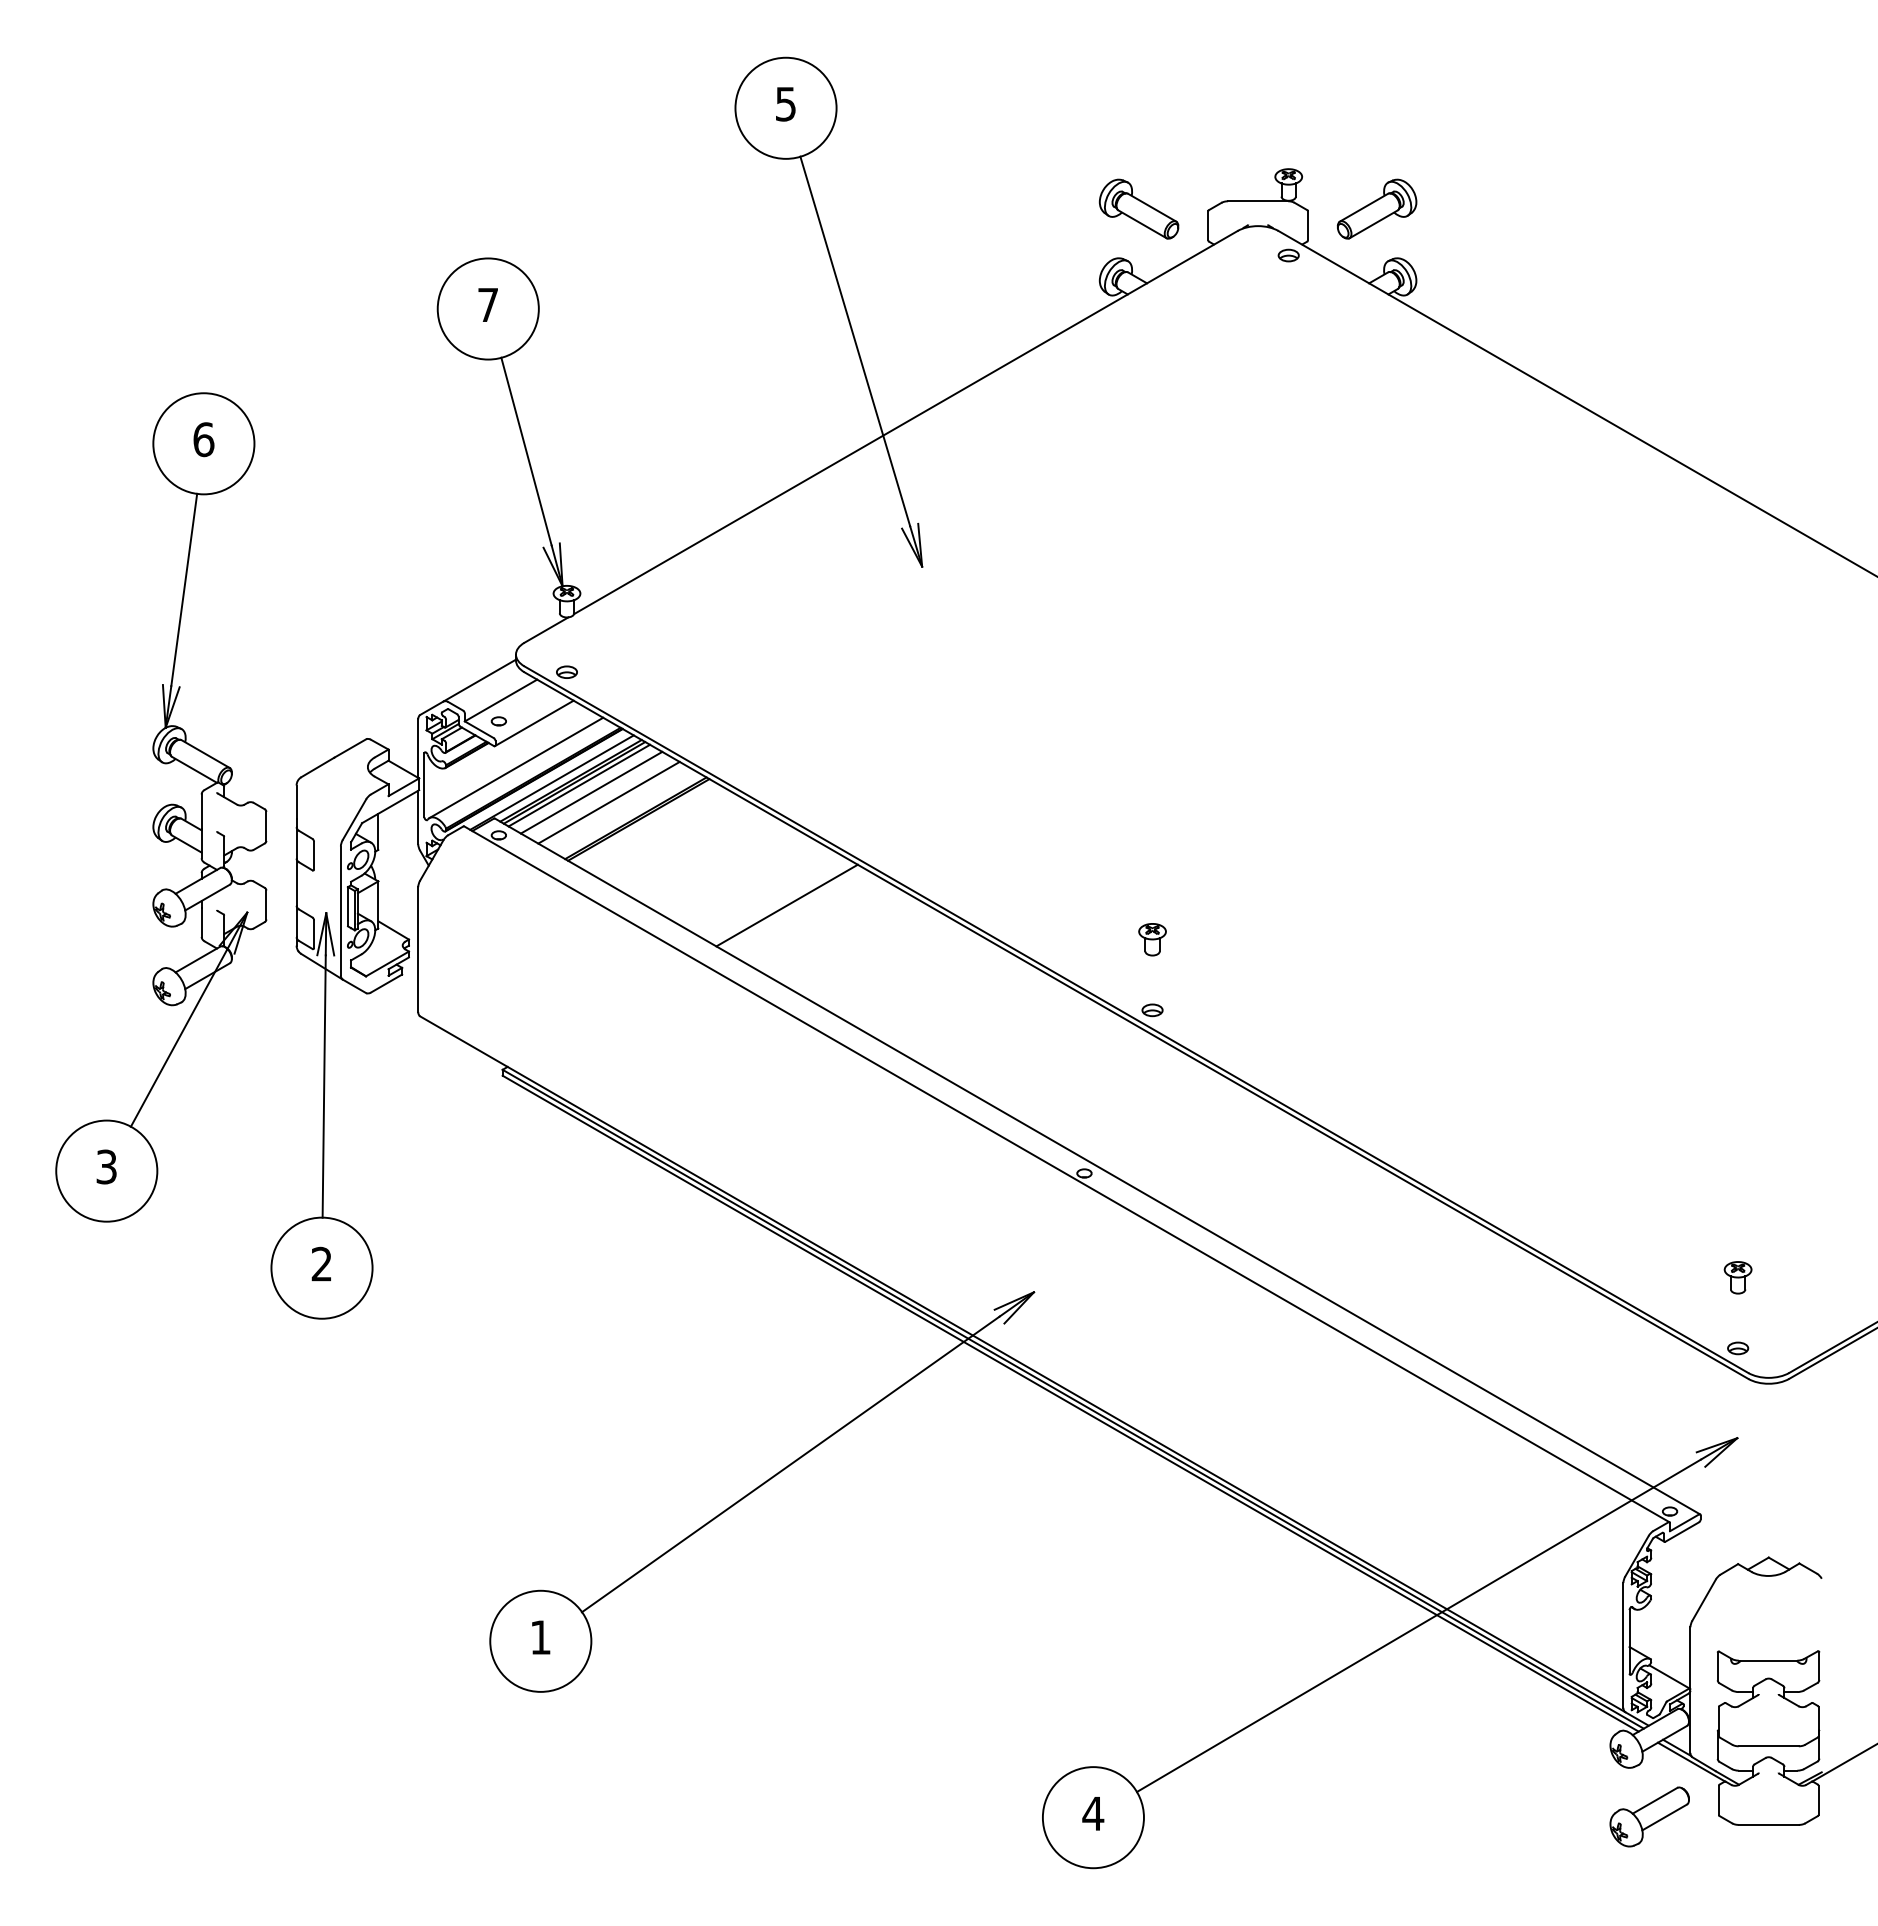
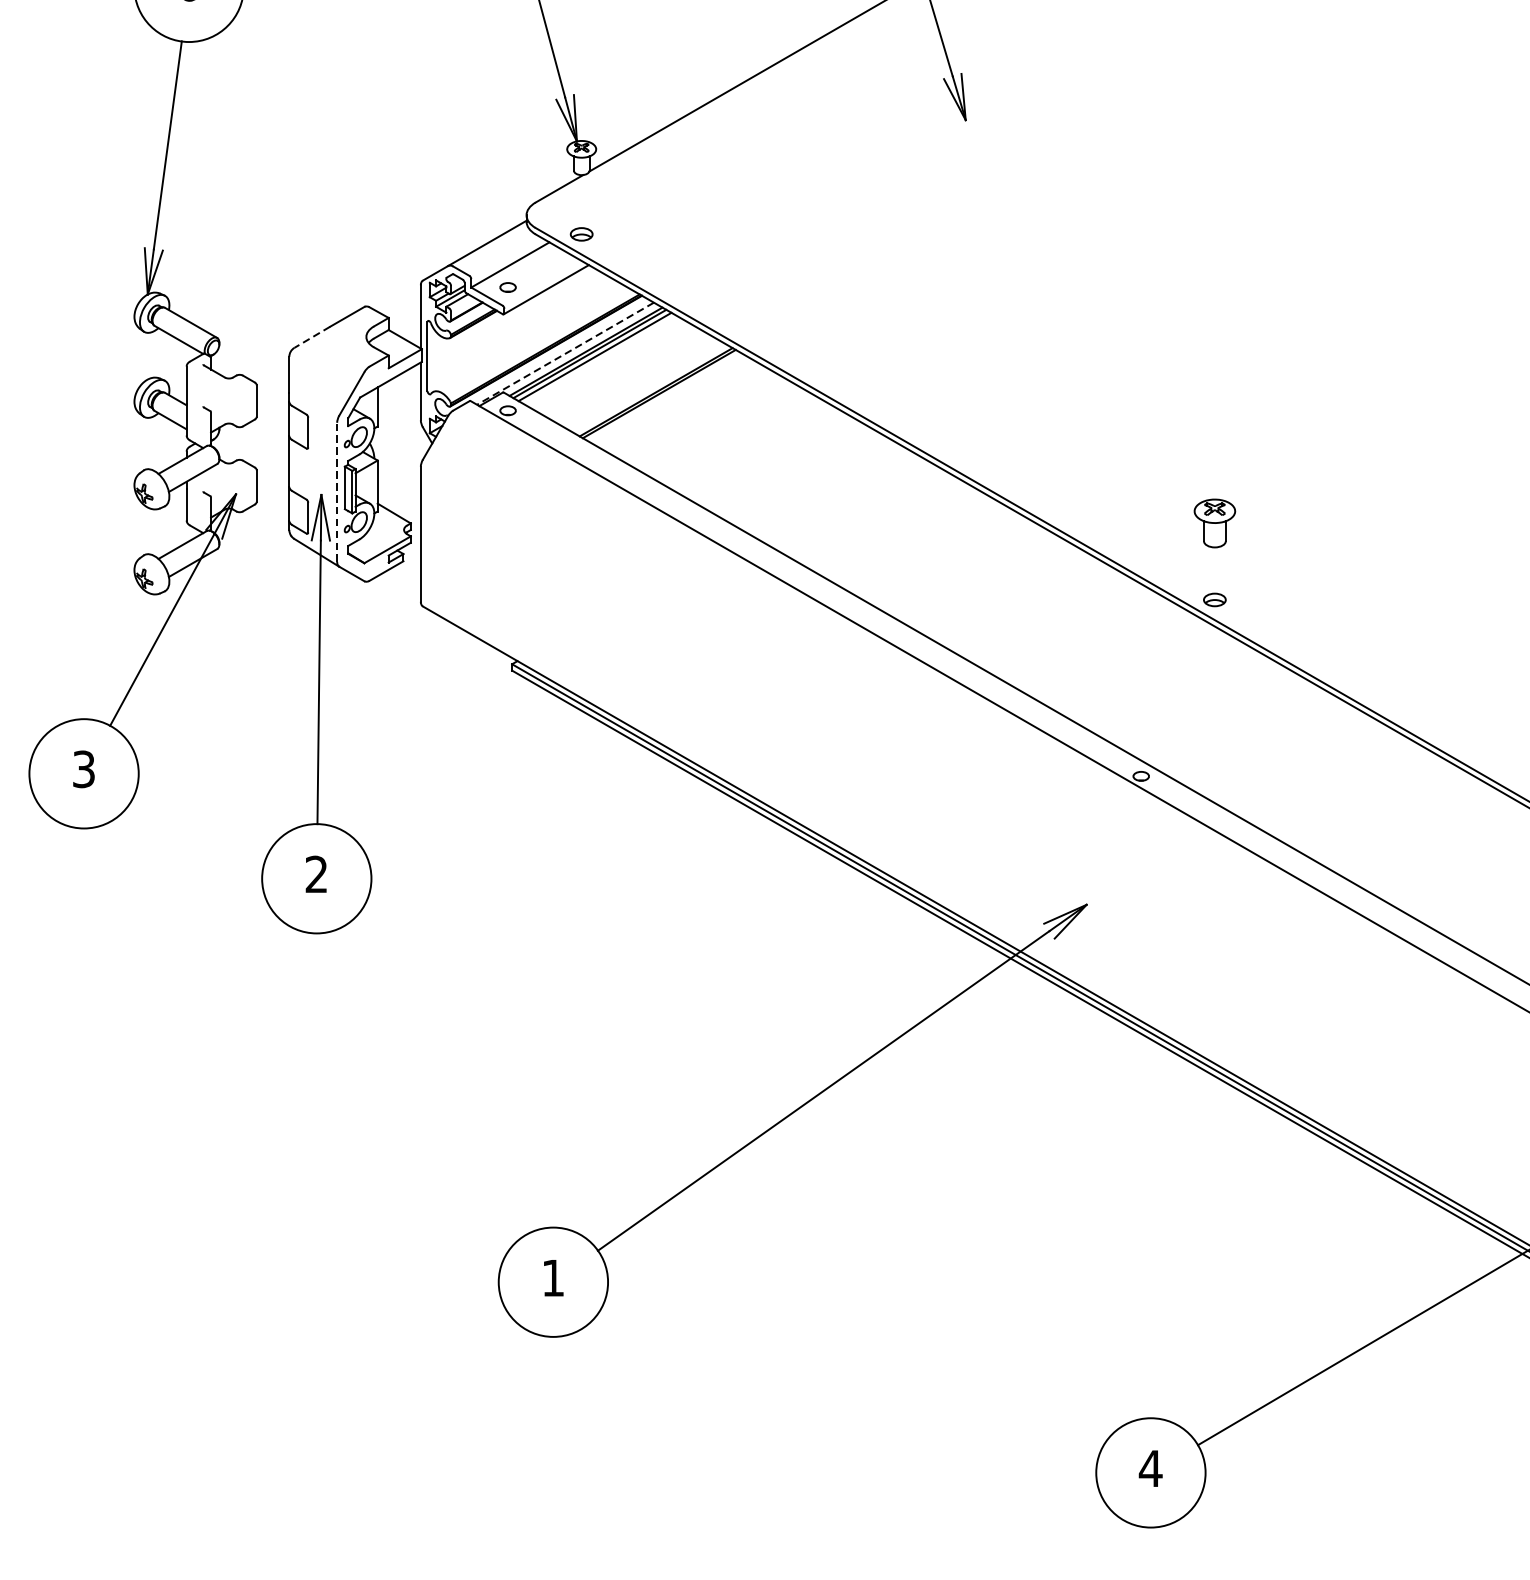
line: (317, 767) -> (311, 337), solid -> dashed
line: (516, 767) -> (527, 337), removed
line: (551, 782) -> (564, 353), solid -> dashed
line: (591, 792) -> (608, 364), removed
line: (608, 802) -> (626, 375), removed
line: (786, 905) -> (819, 486), removed
line: (340, 910) -> (336, 491), solid -> dashed
part: (1152, 939) -> (1214, 523), size x1.4

